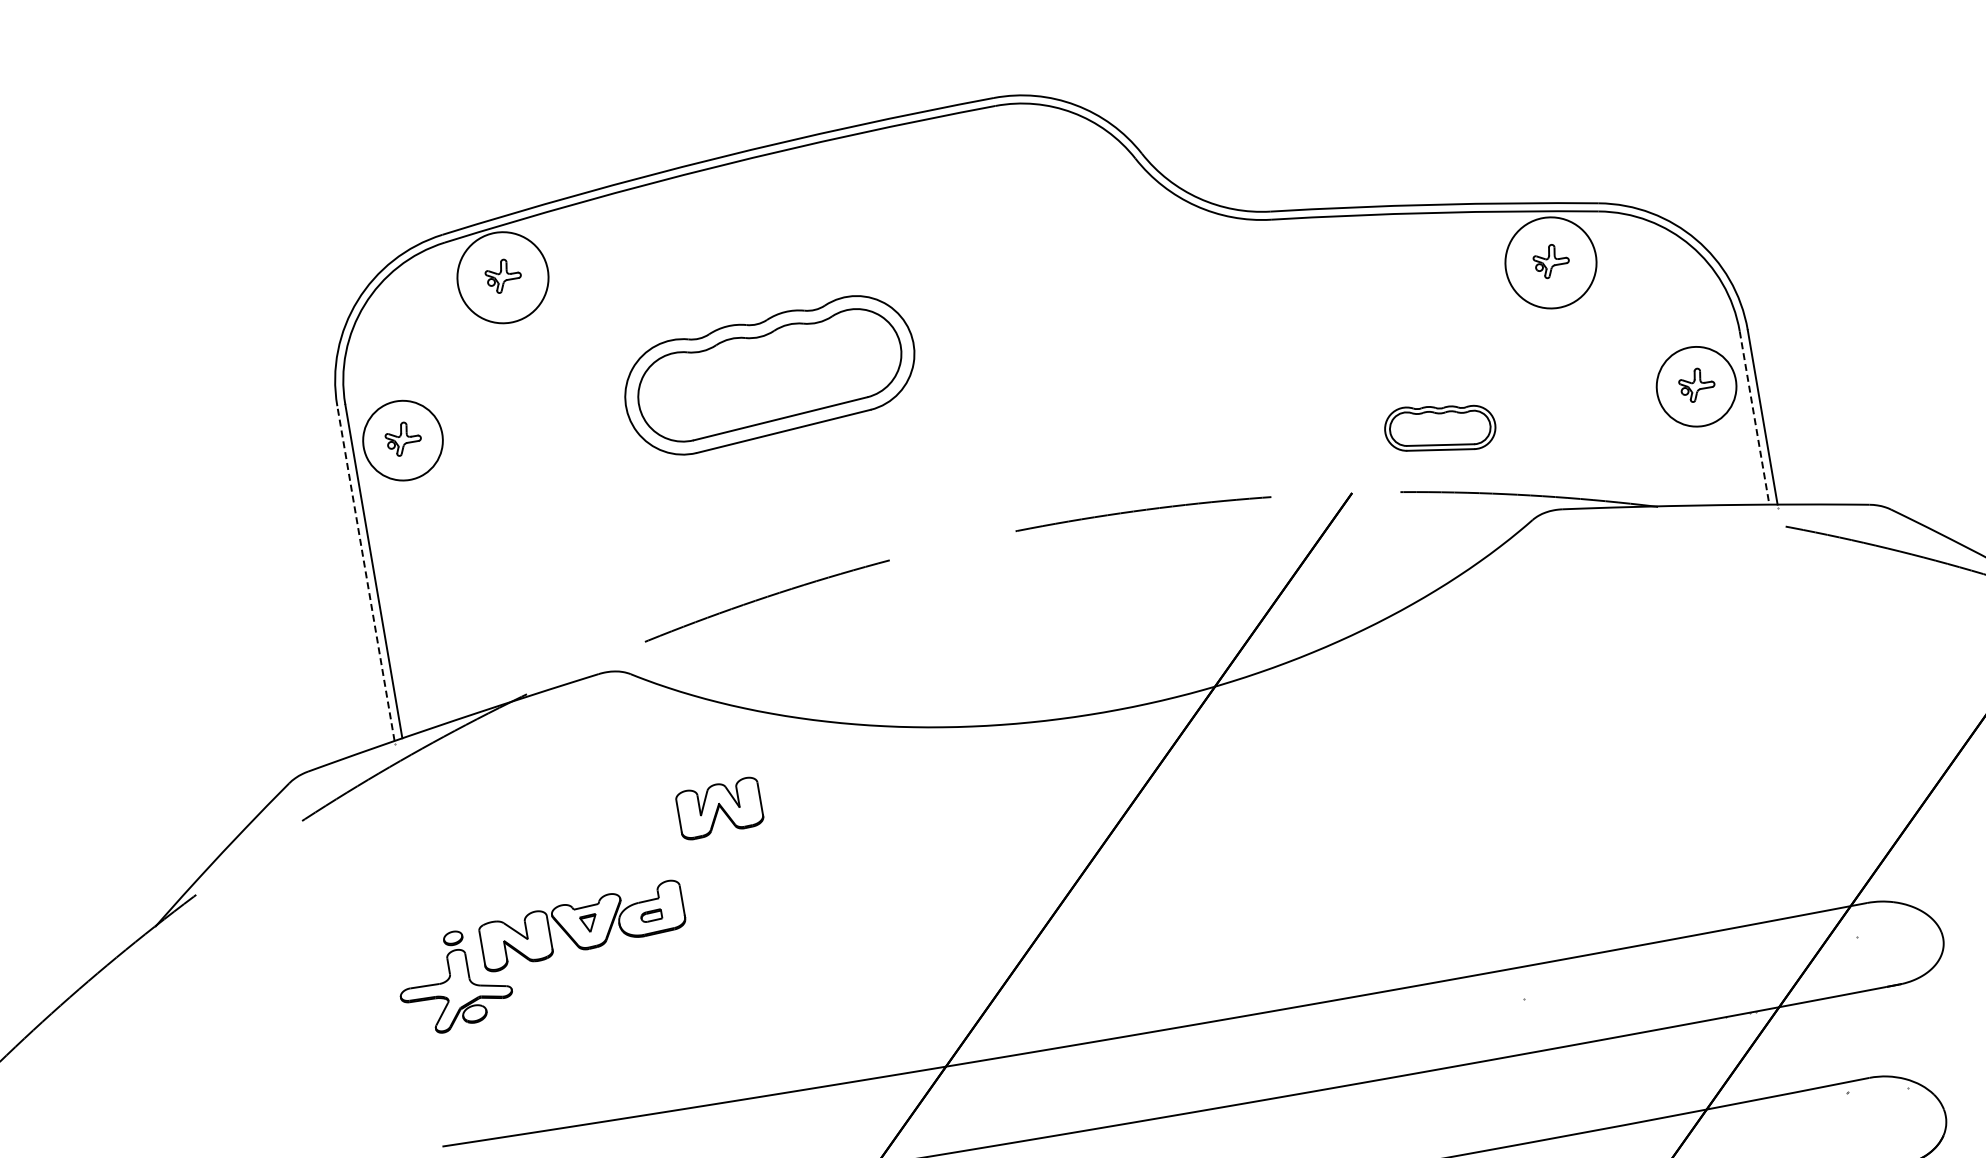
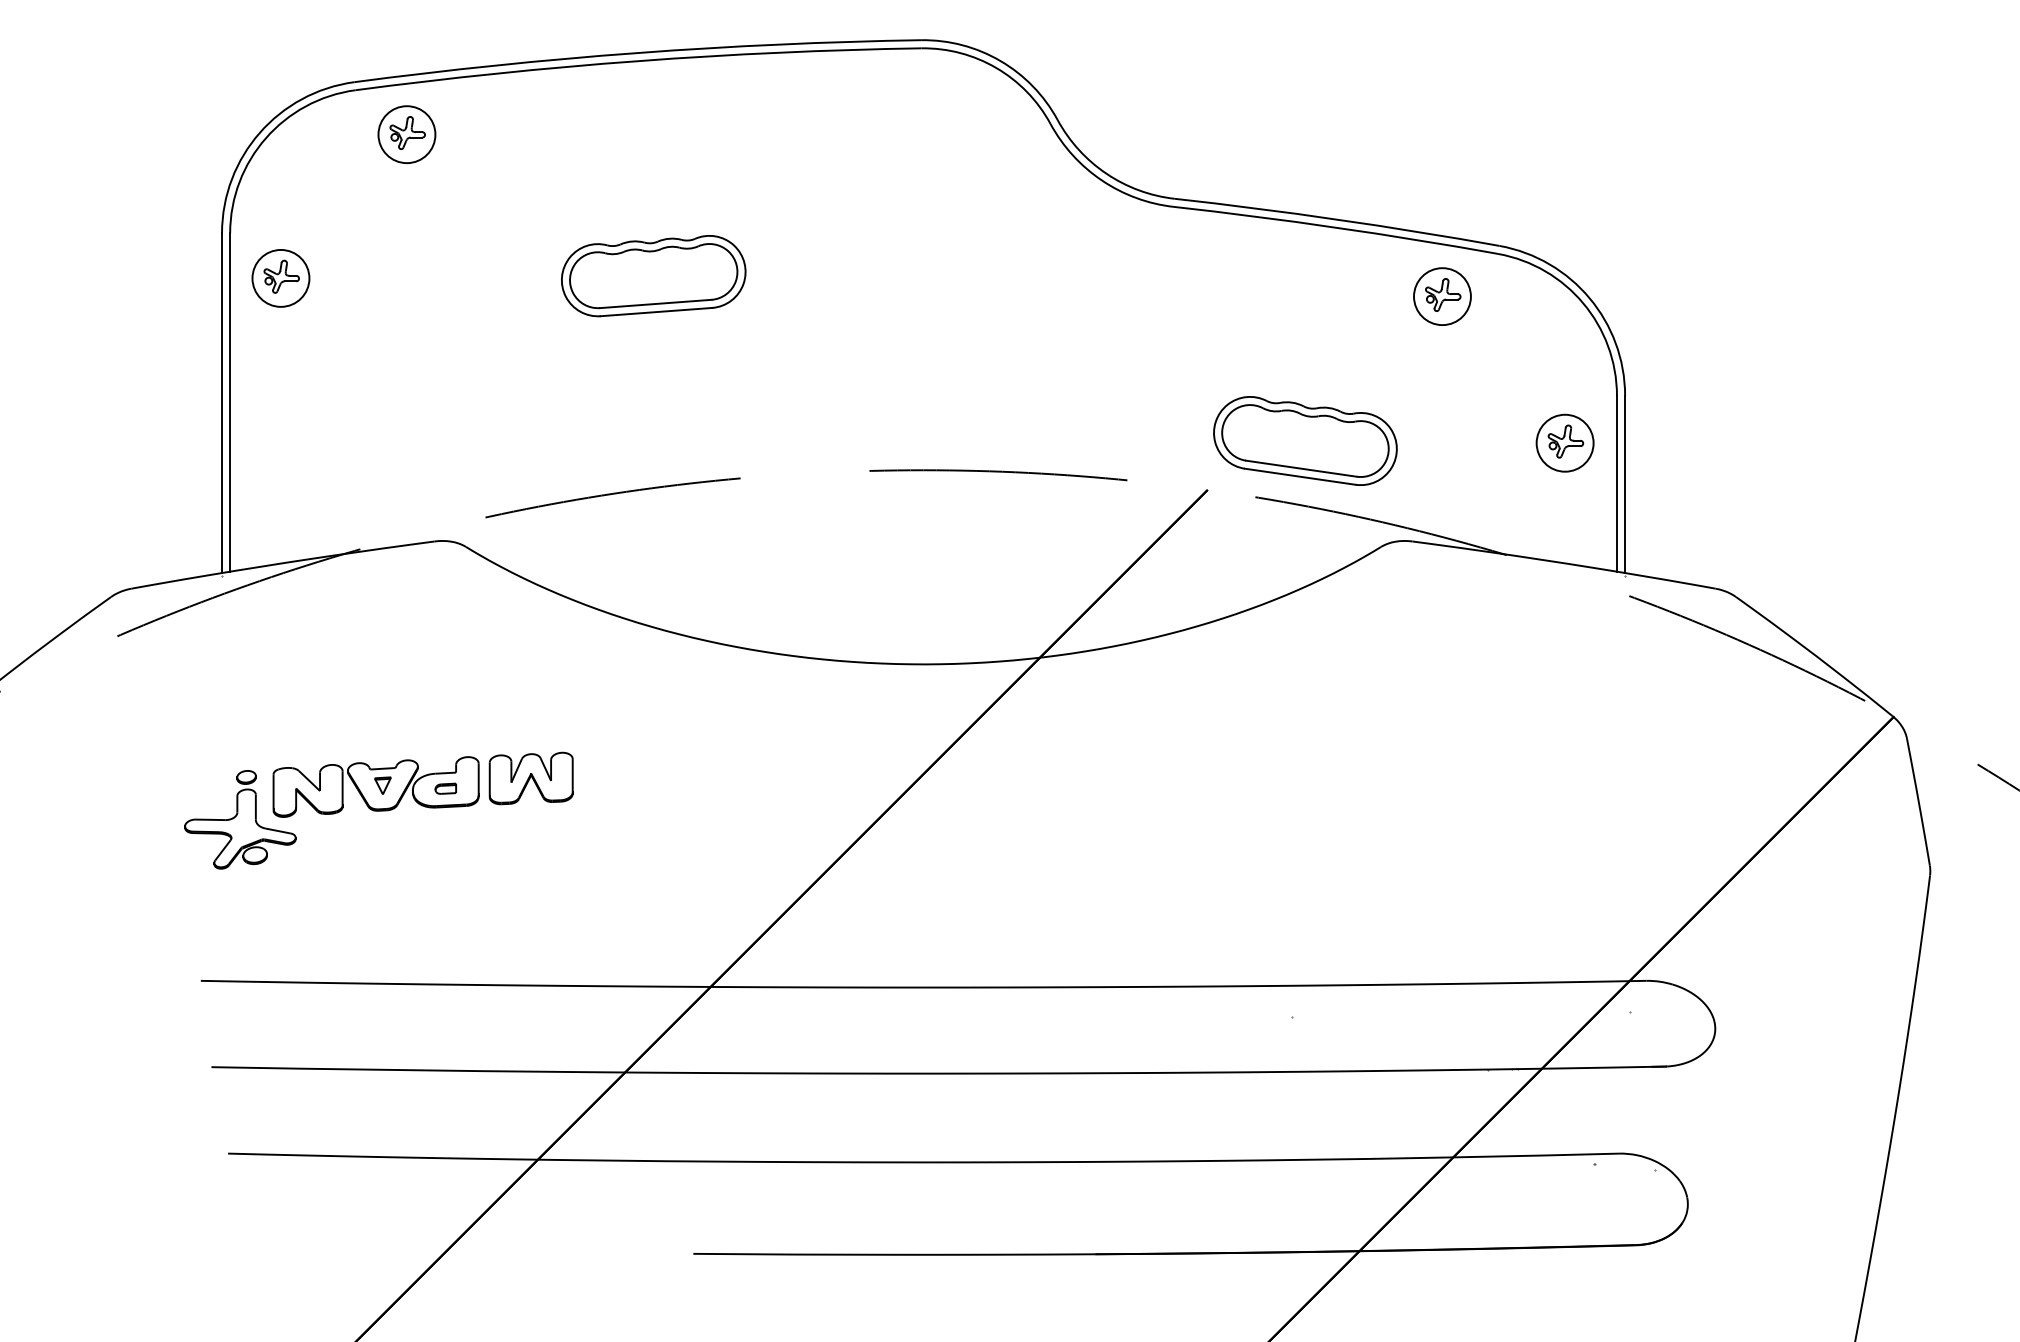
circle: (1551, 262) -> (1442, 296), size x0.62
circle: (502, 277) -> (406, 134), size x0.62
part: (769, 376) -> (653, 276), size x0.62
circle: (1695, 386) -> (1564, 442), size x0.71
line: (1754, 417) -> (1616, 483), dashed -> solid
part: (1440, 427) -> (1305, 440), size x1.67
circle: (402, 439) -> (280, 277), size x0.71
line: (366, 573) -> (222, 403), dashed -> solid
part: (719, 808) -> (530, 778), moved

